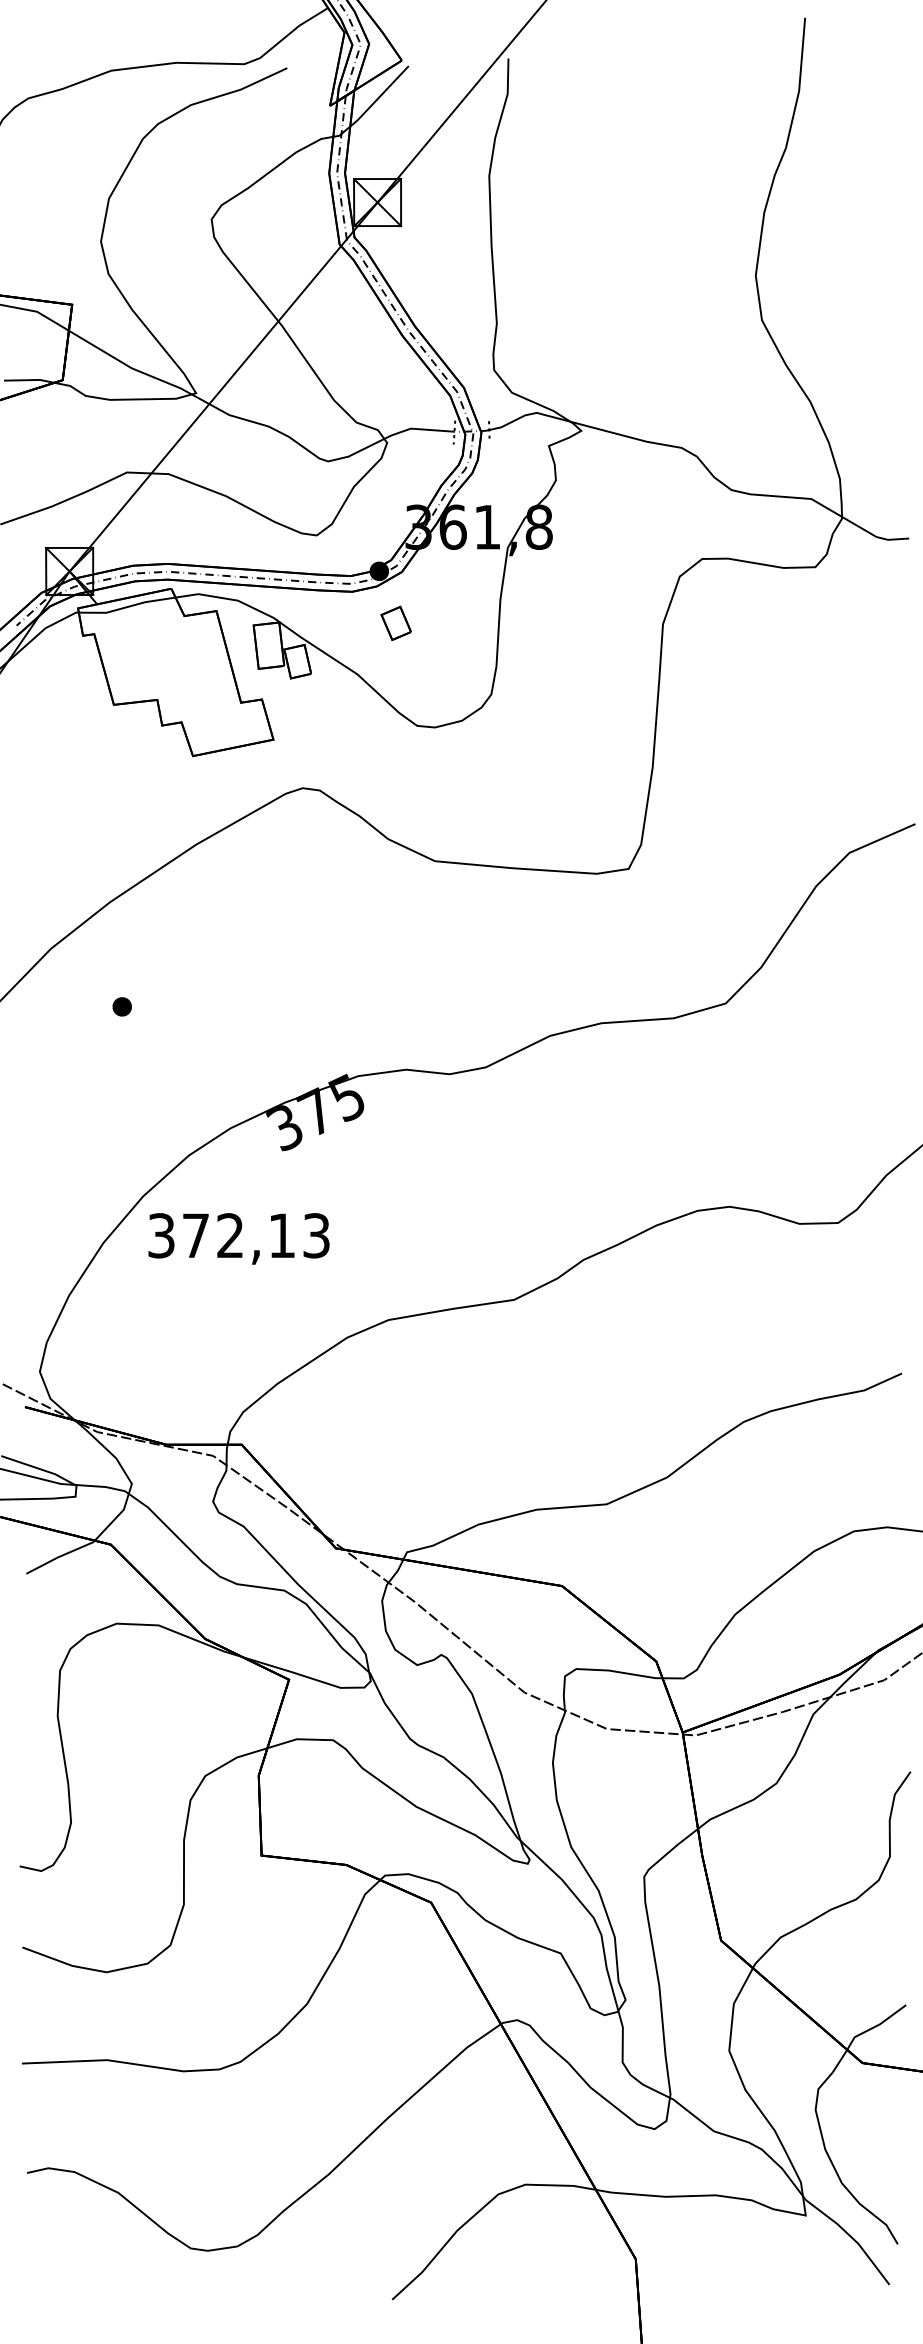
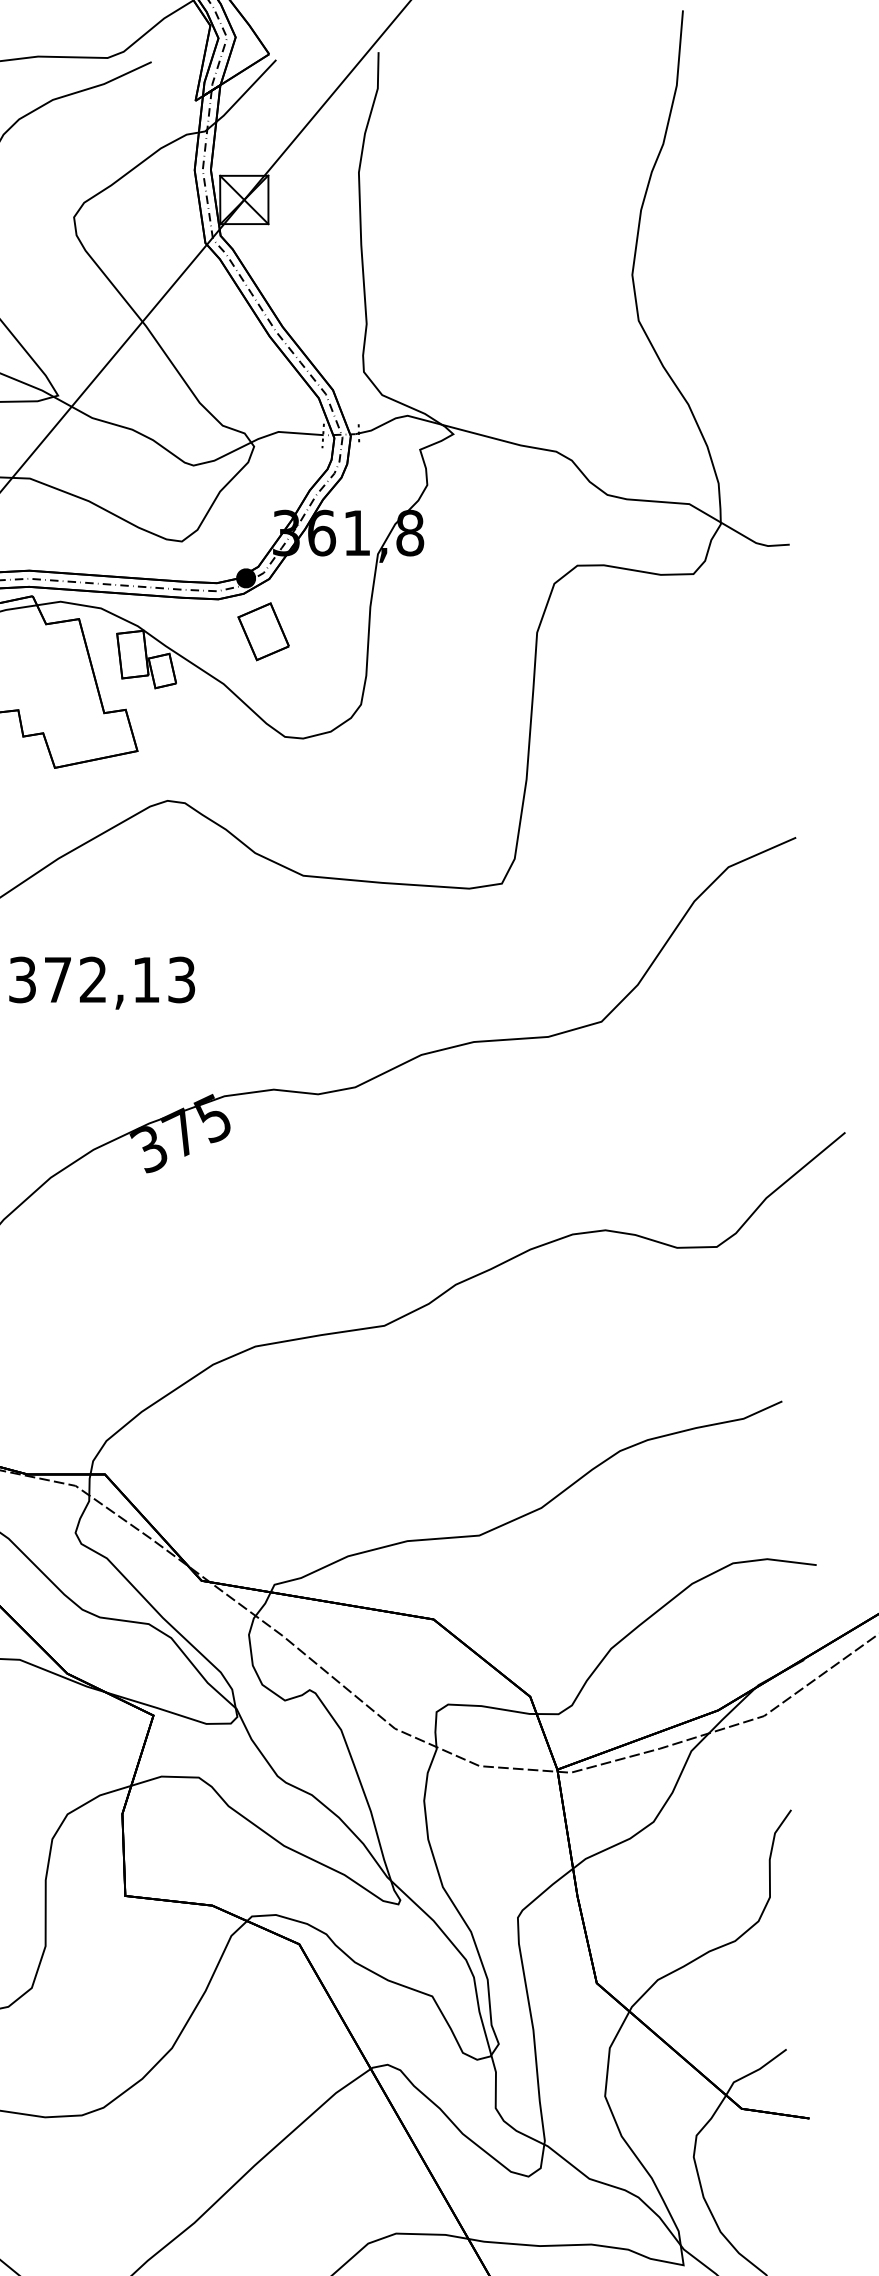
part: (395, 623) -> (262, 631), size x1.67
text: (238, 1238) -> (101, 982), moved

